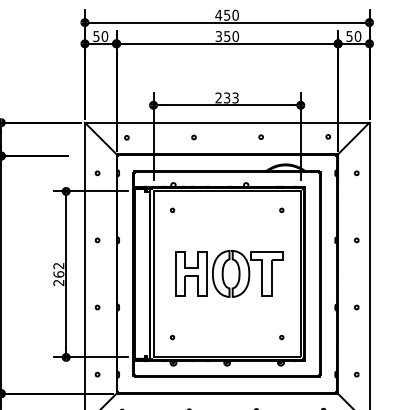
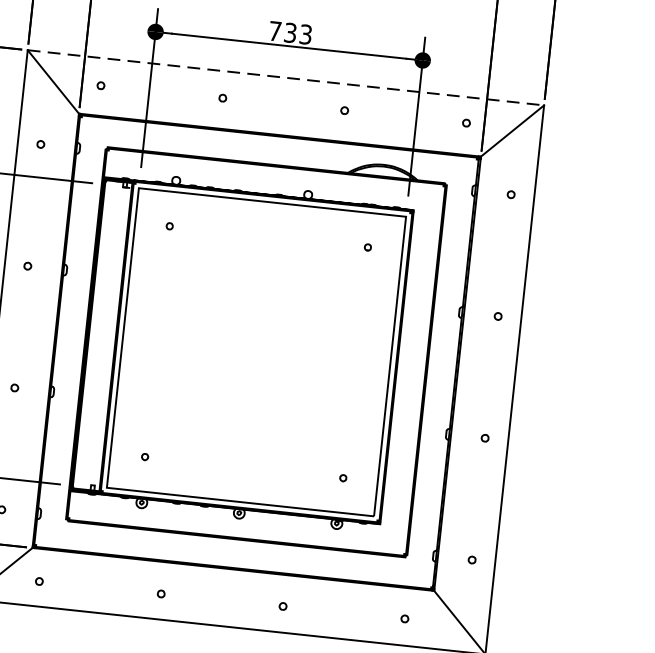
text: (218, 97) -> (274, 30), 233 -> 733
line: (227, 122) -> (286, 77), solid -> dashed
part: (229, 273) -> (260, 351), removed

